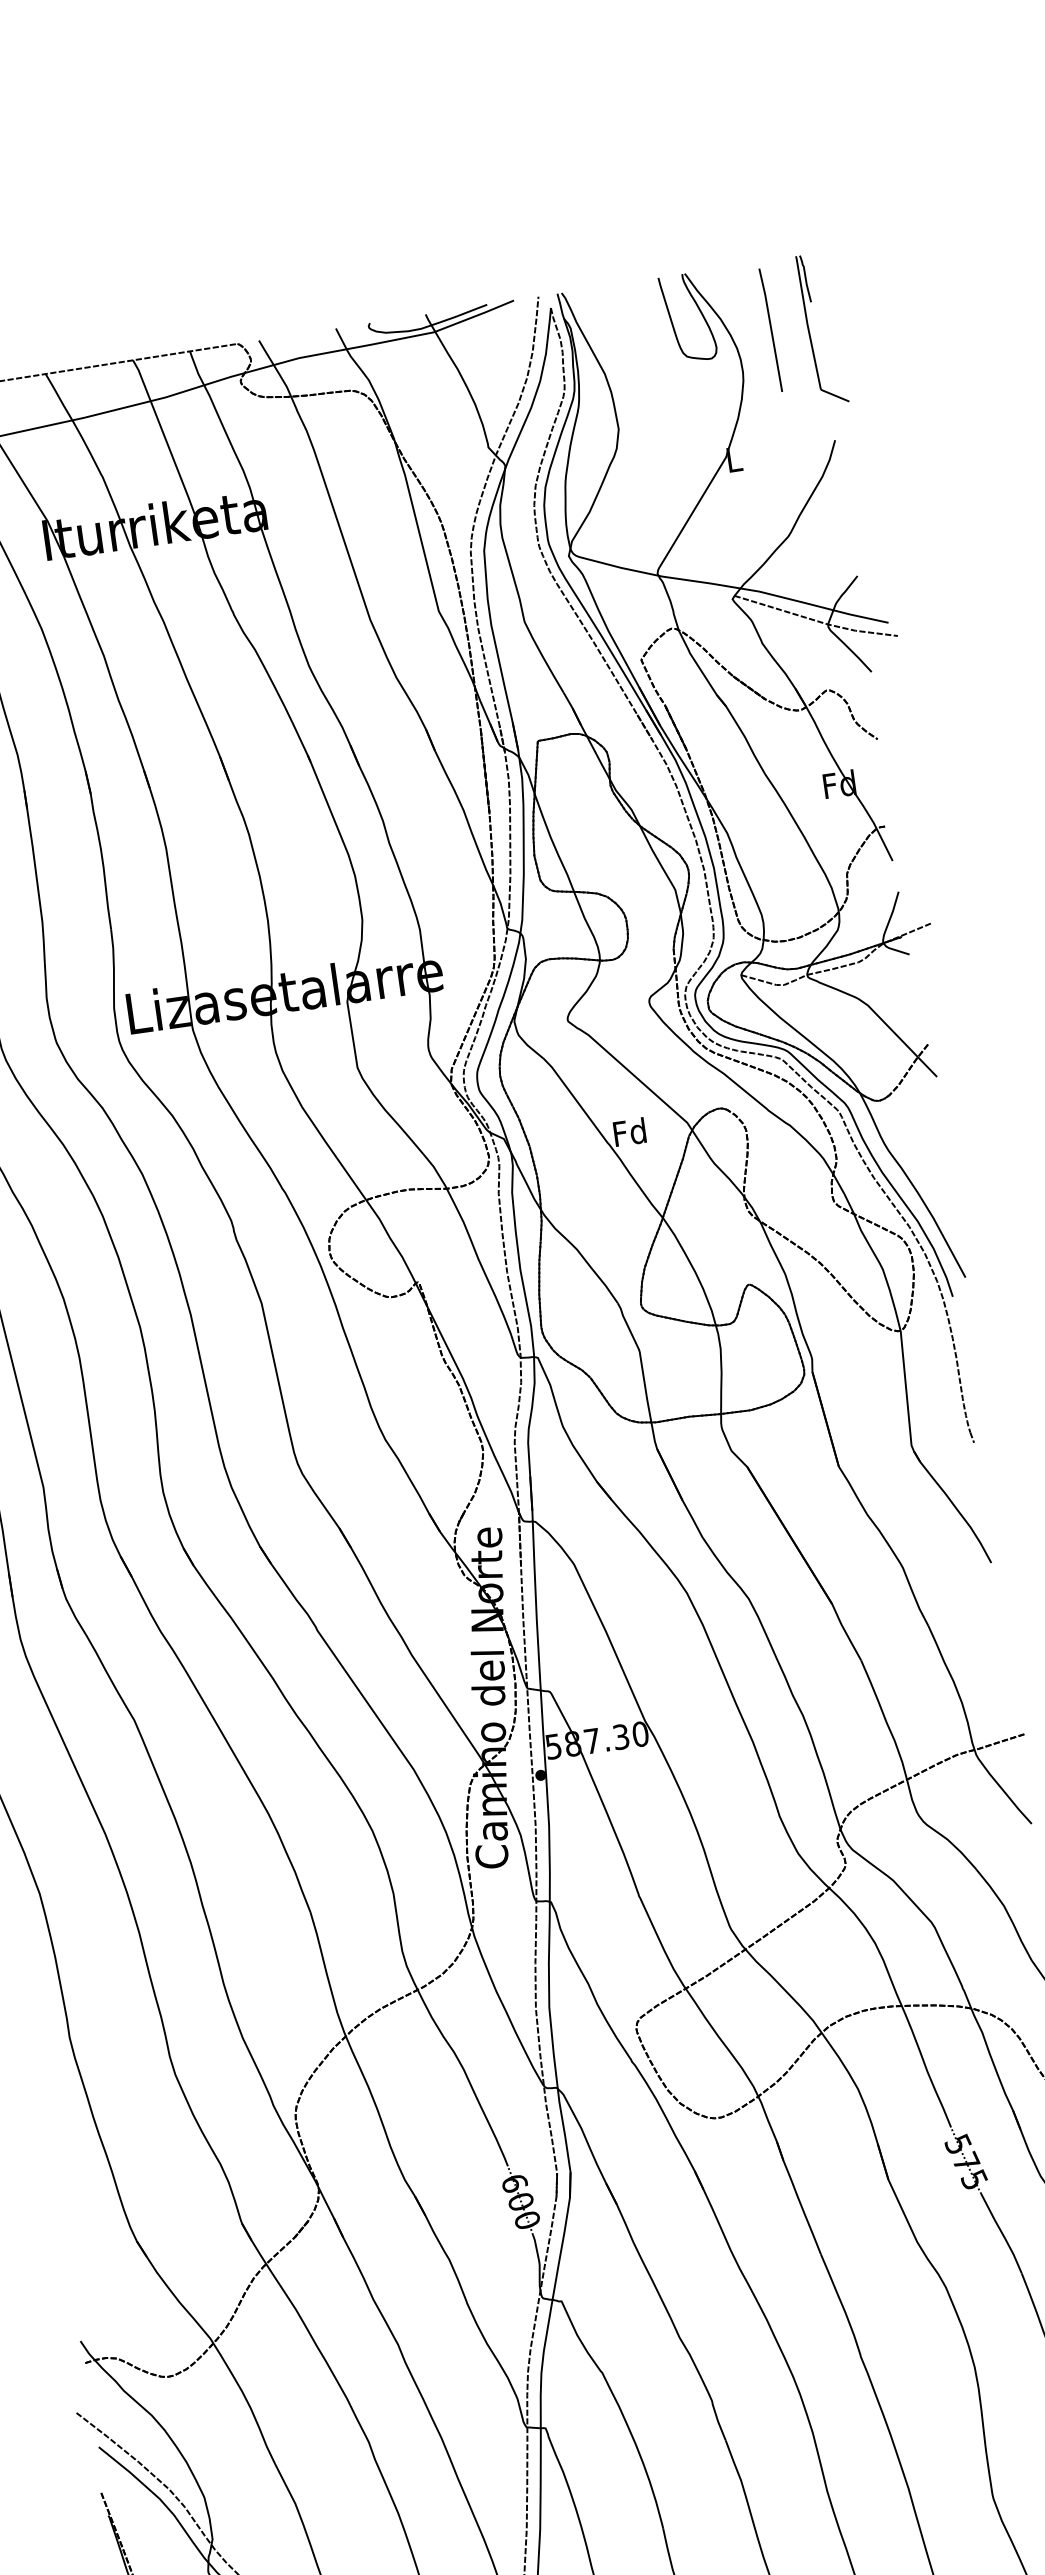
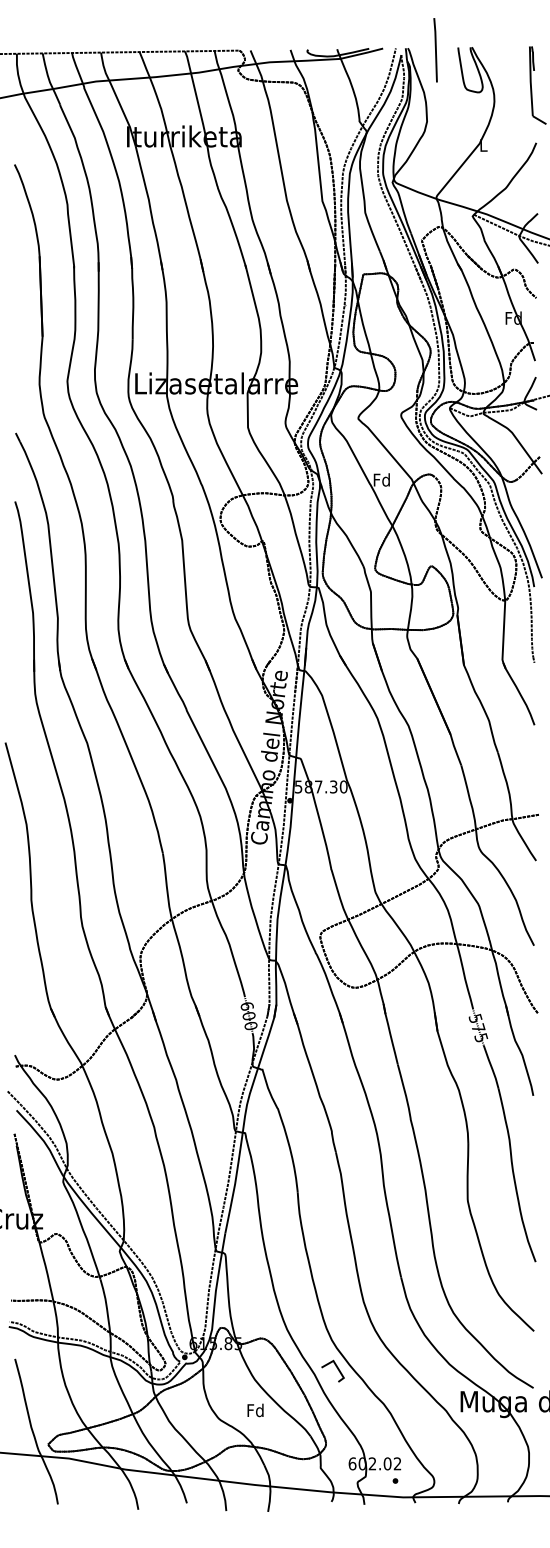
line: (770, 330) -> (435, 50), moved

